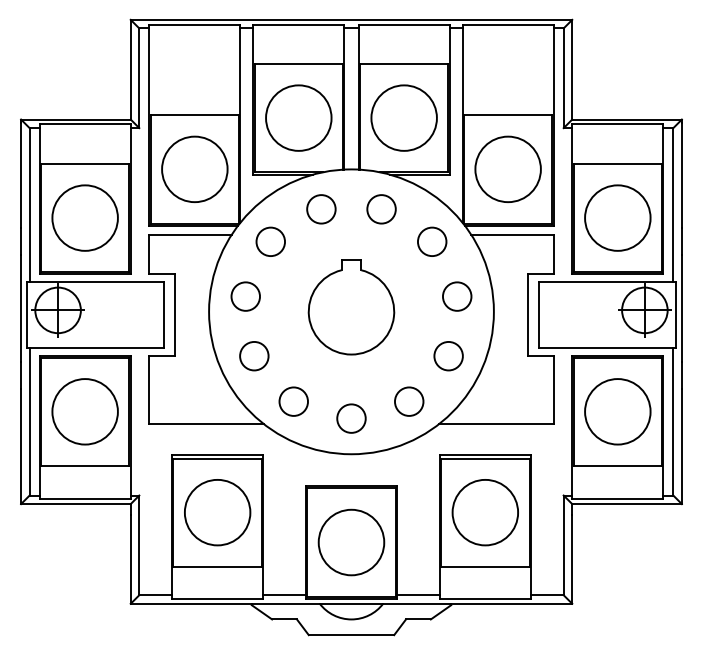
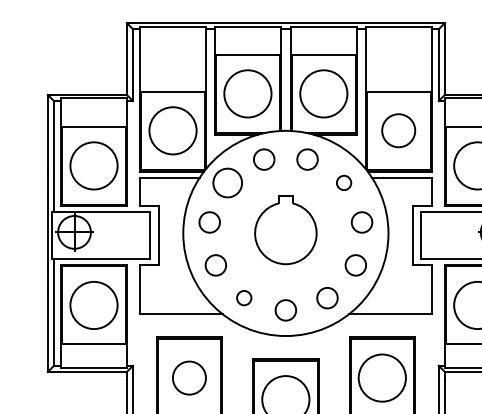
circle: (507, 168) -> (398, 130), size x0.7
circle: (270, 241) -> (227, 182), size x1.4
circle: (432, 241) -> (344, 182), size x0.7
circle: (293, 401) -> (244, 298), size x0.7
circle: (217, 512) -> (189, 378), size x0.7

